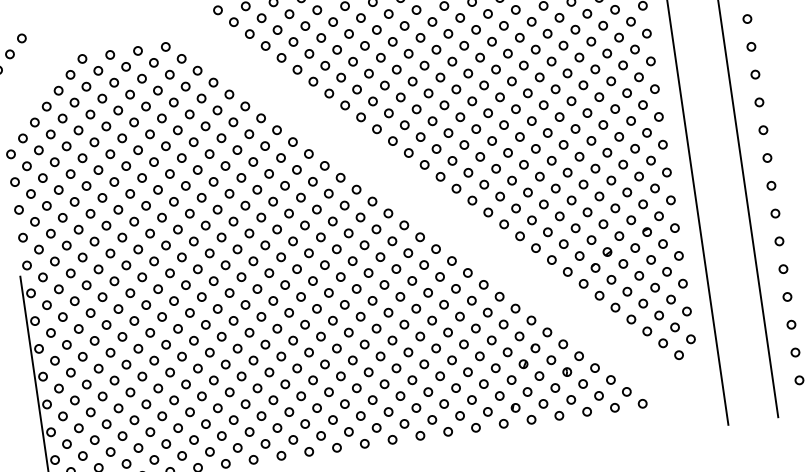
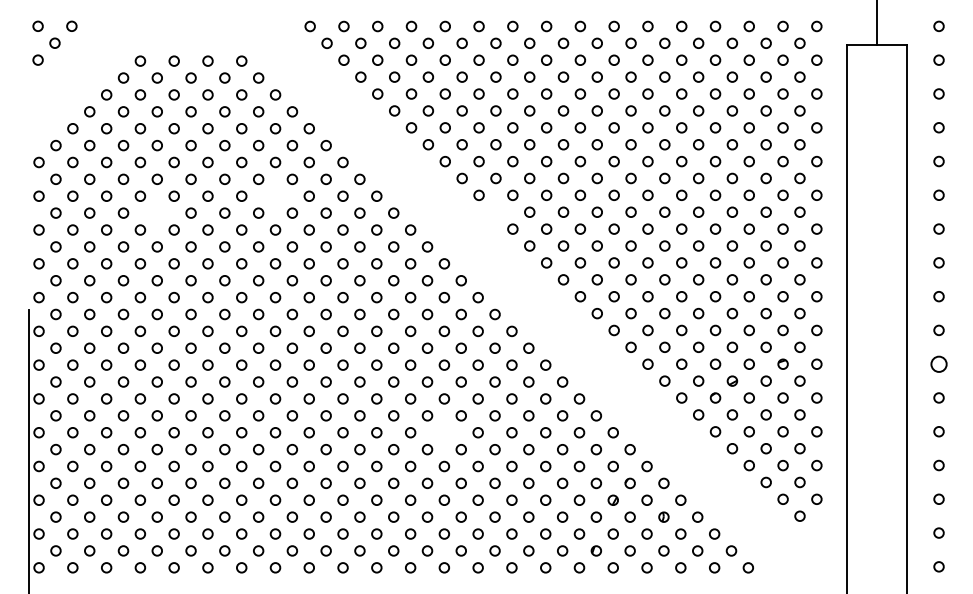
circle: (392, 140) -> (495, 211), removed
circle: (209, 153) -> (275, 195), removed
circle: (113, 181) -> (156, 212), removed
circle: (774, 213) -> (938, 363), size x1.6
circle: (375, 328) -> (443, 432), removed

